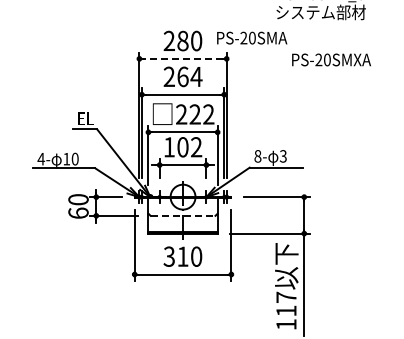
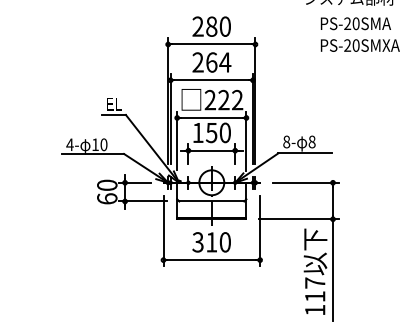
text: (252, 37) -> (356, 23), moved
line: (183, 58) -> (212, 44), dashed -> solid
text: (189, 147) -> (218, 133), 102 -> 150
text: (282, 156) -> (311, 142), 3 -> 8
line: (183, 215) -> (212, 201), dashed -> solid

